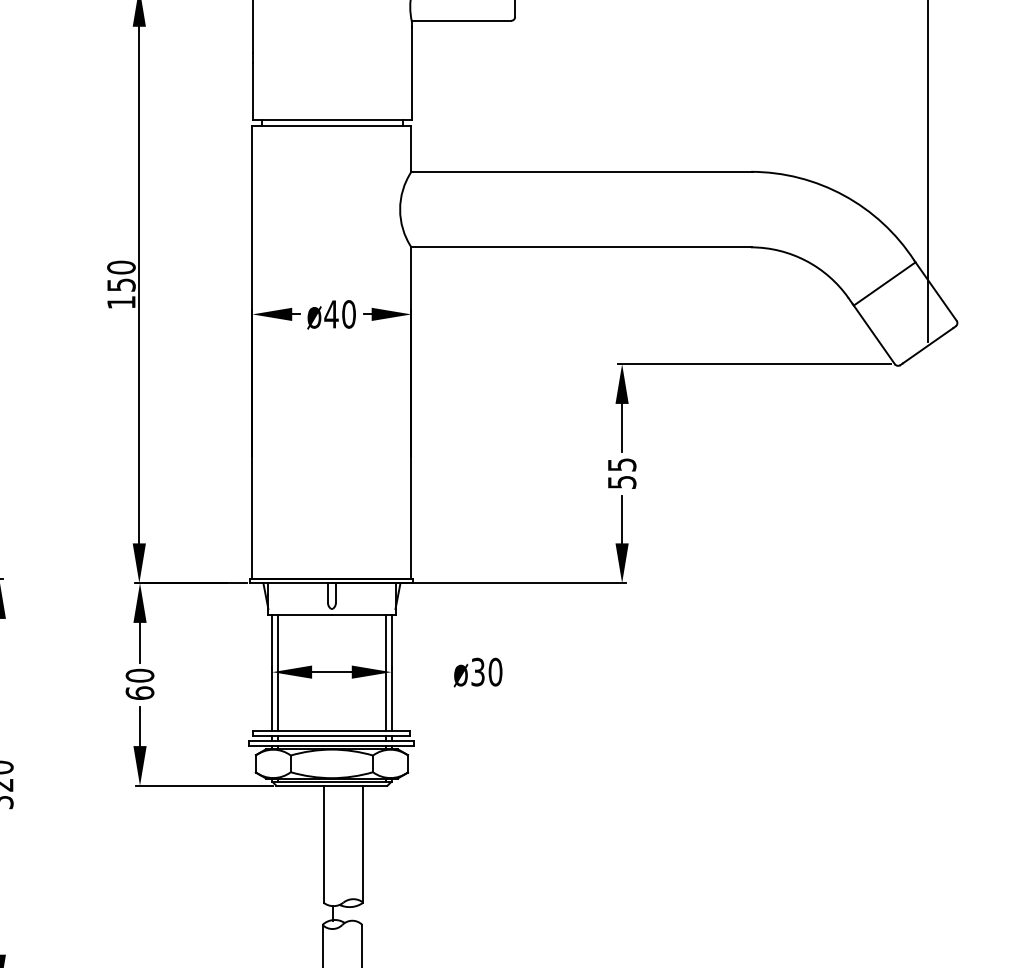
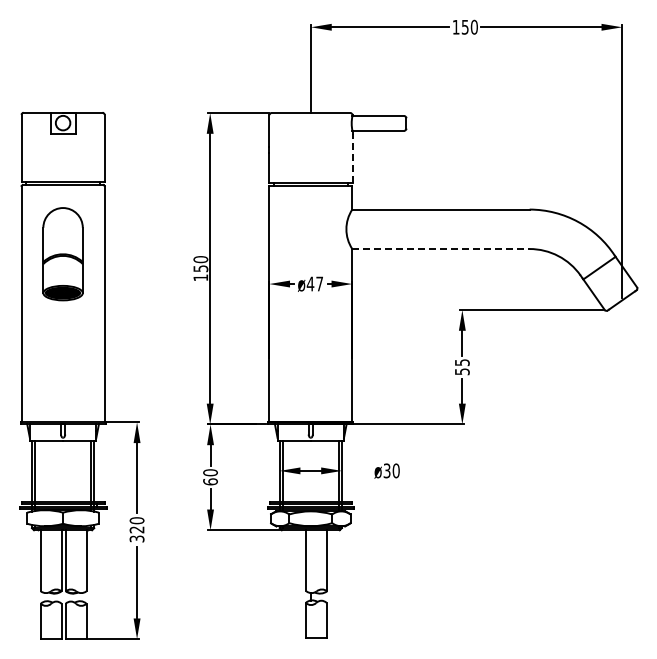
line: (411, 74) -> (352, 158), solid -> dashed
line: (582, 248) -> (441, 249), solid -> dashed
text: (348, 313) -> (319, 283), ø40 -> ø47

